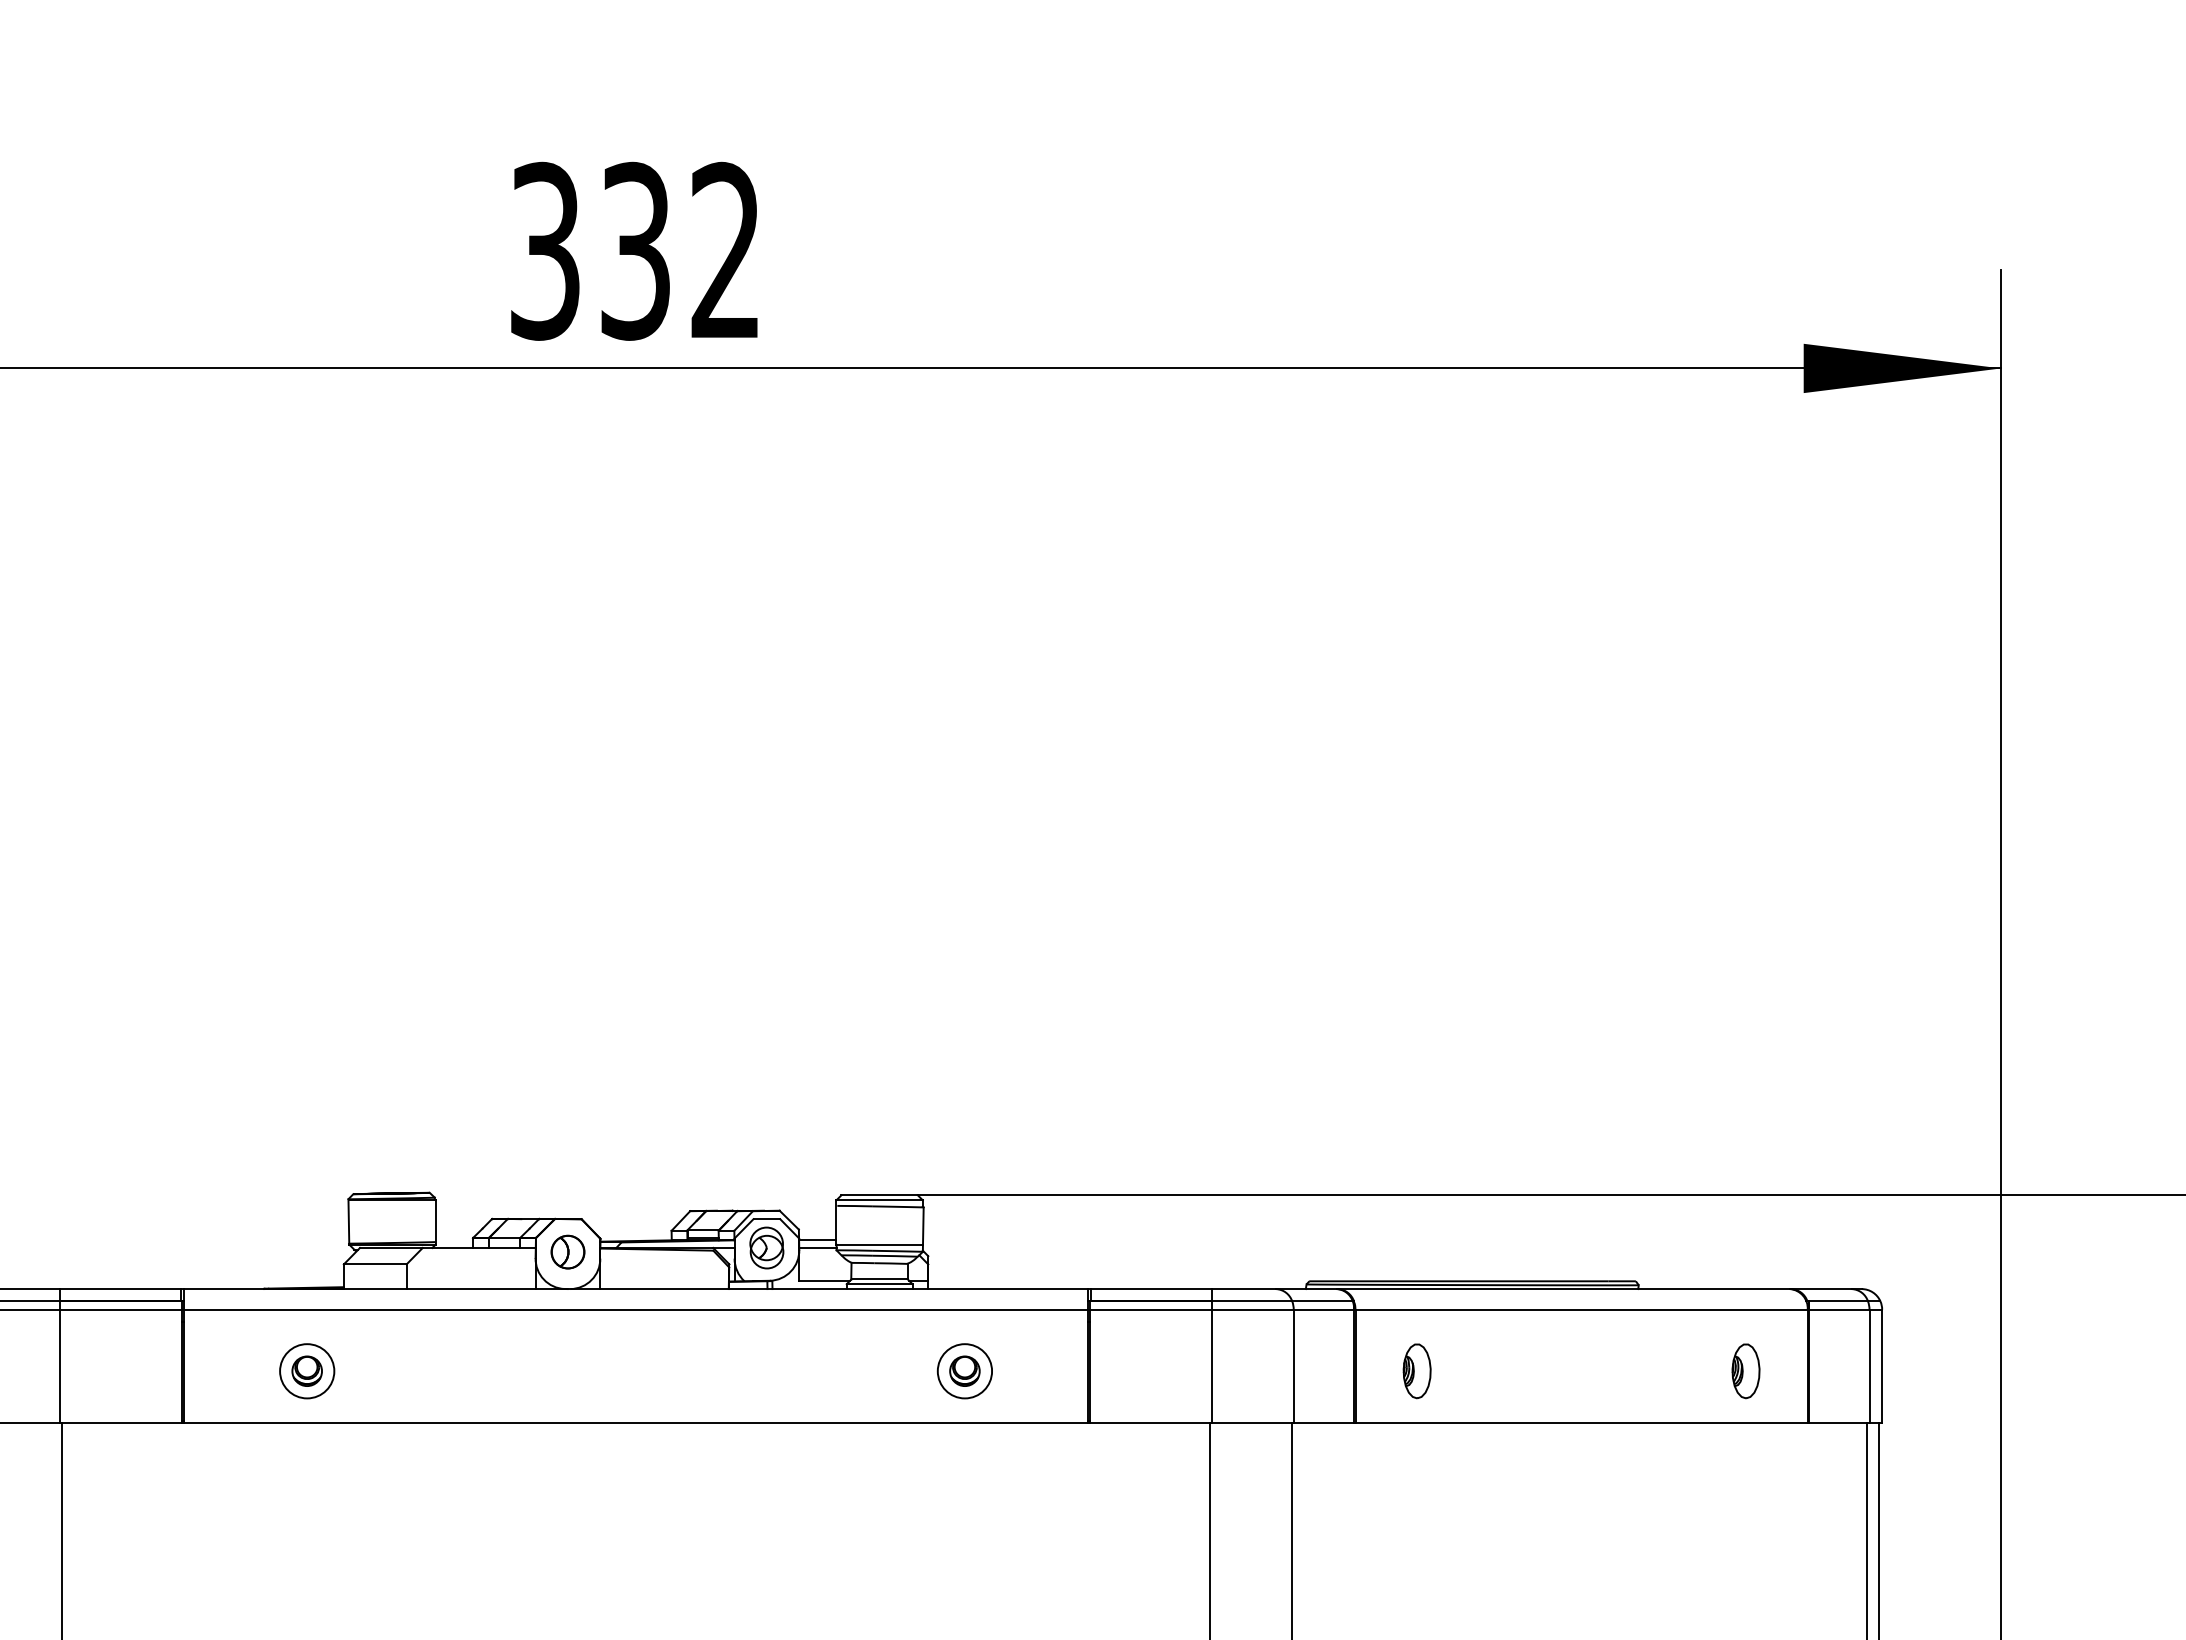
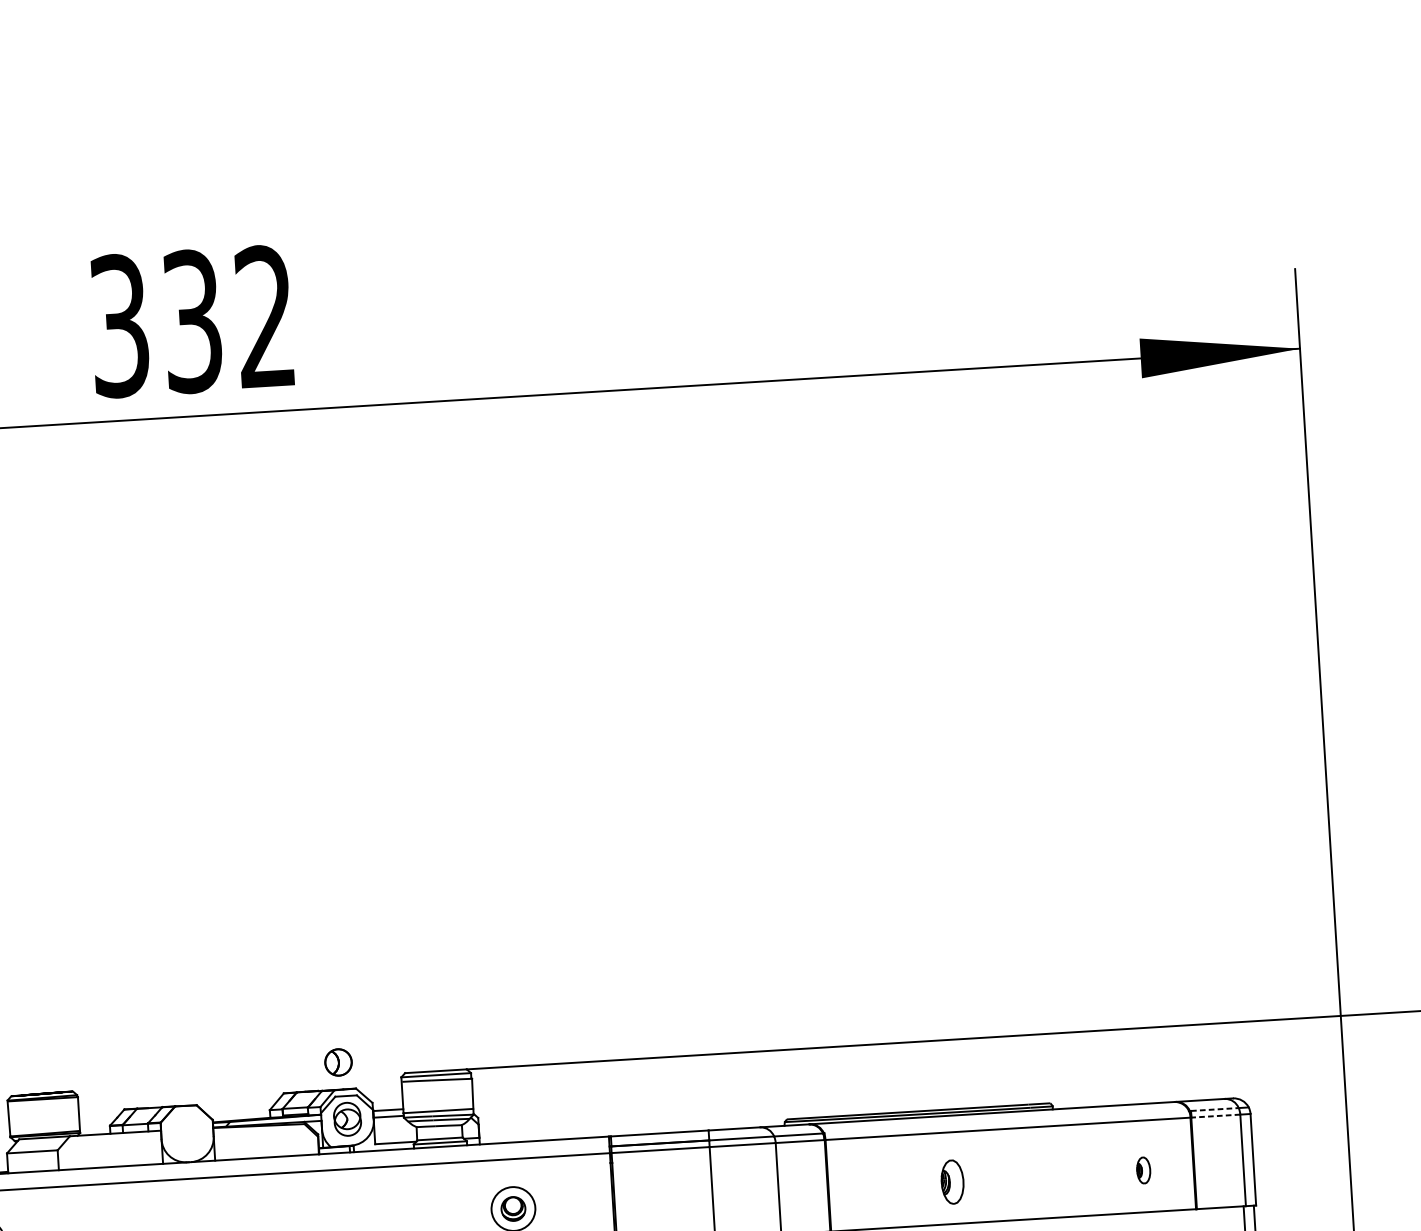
part: (567, 1251) -> (338, 1061), moved
line: (1838, 1301) -> (1214, 1109), solid -> dashed
line: (1838, 1309) -> (1215, 1116), solid -> dashed
part: (1416, 1371) -> (952, 1182), moved
part: (1745, 1371) -> (1143, 1170), size x0.6

